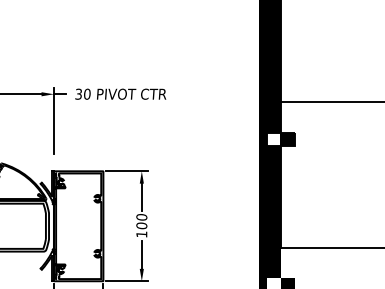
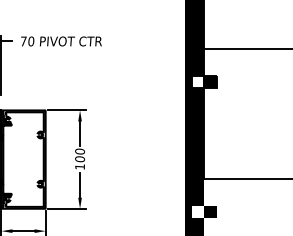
text: (78, 93) -> (23, 40), 30 -> 70

